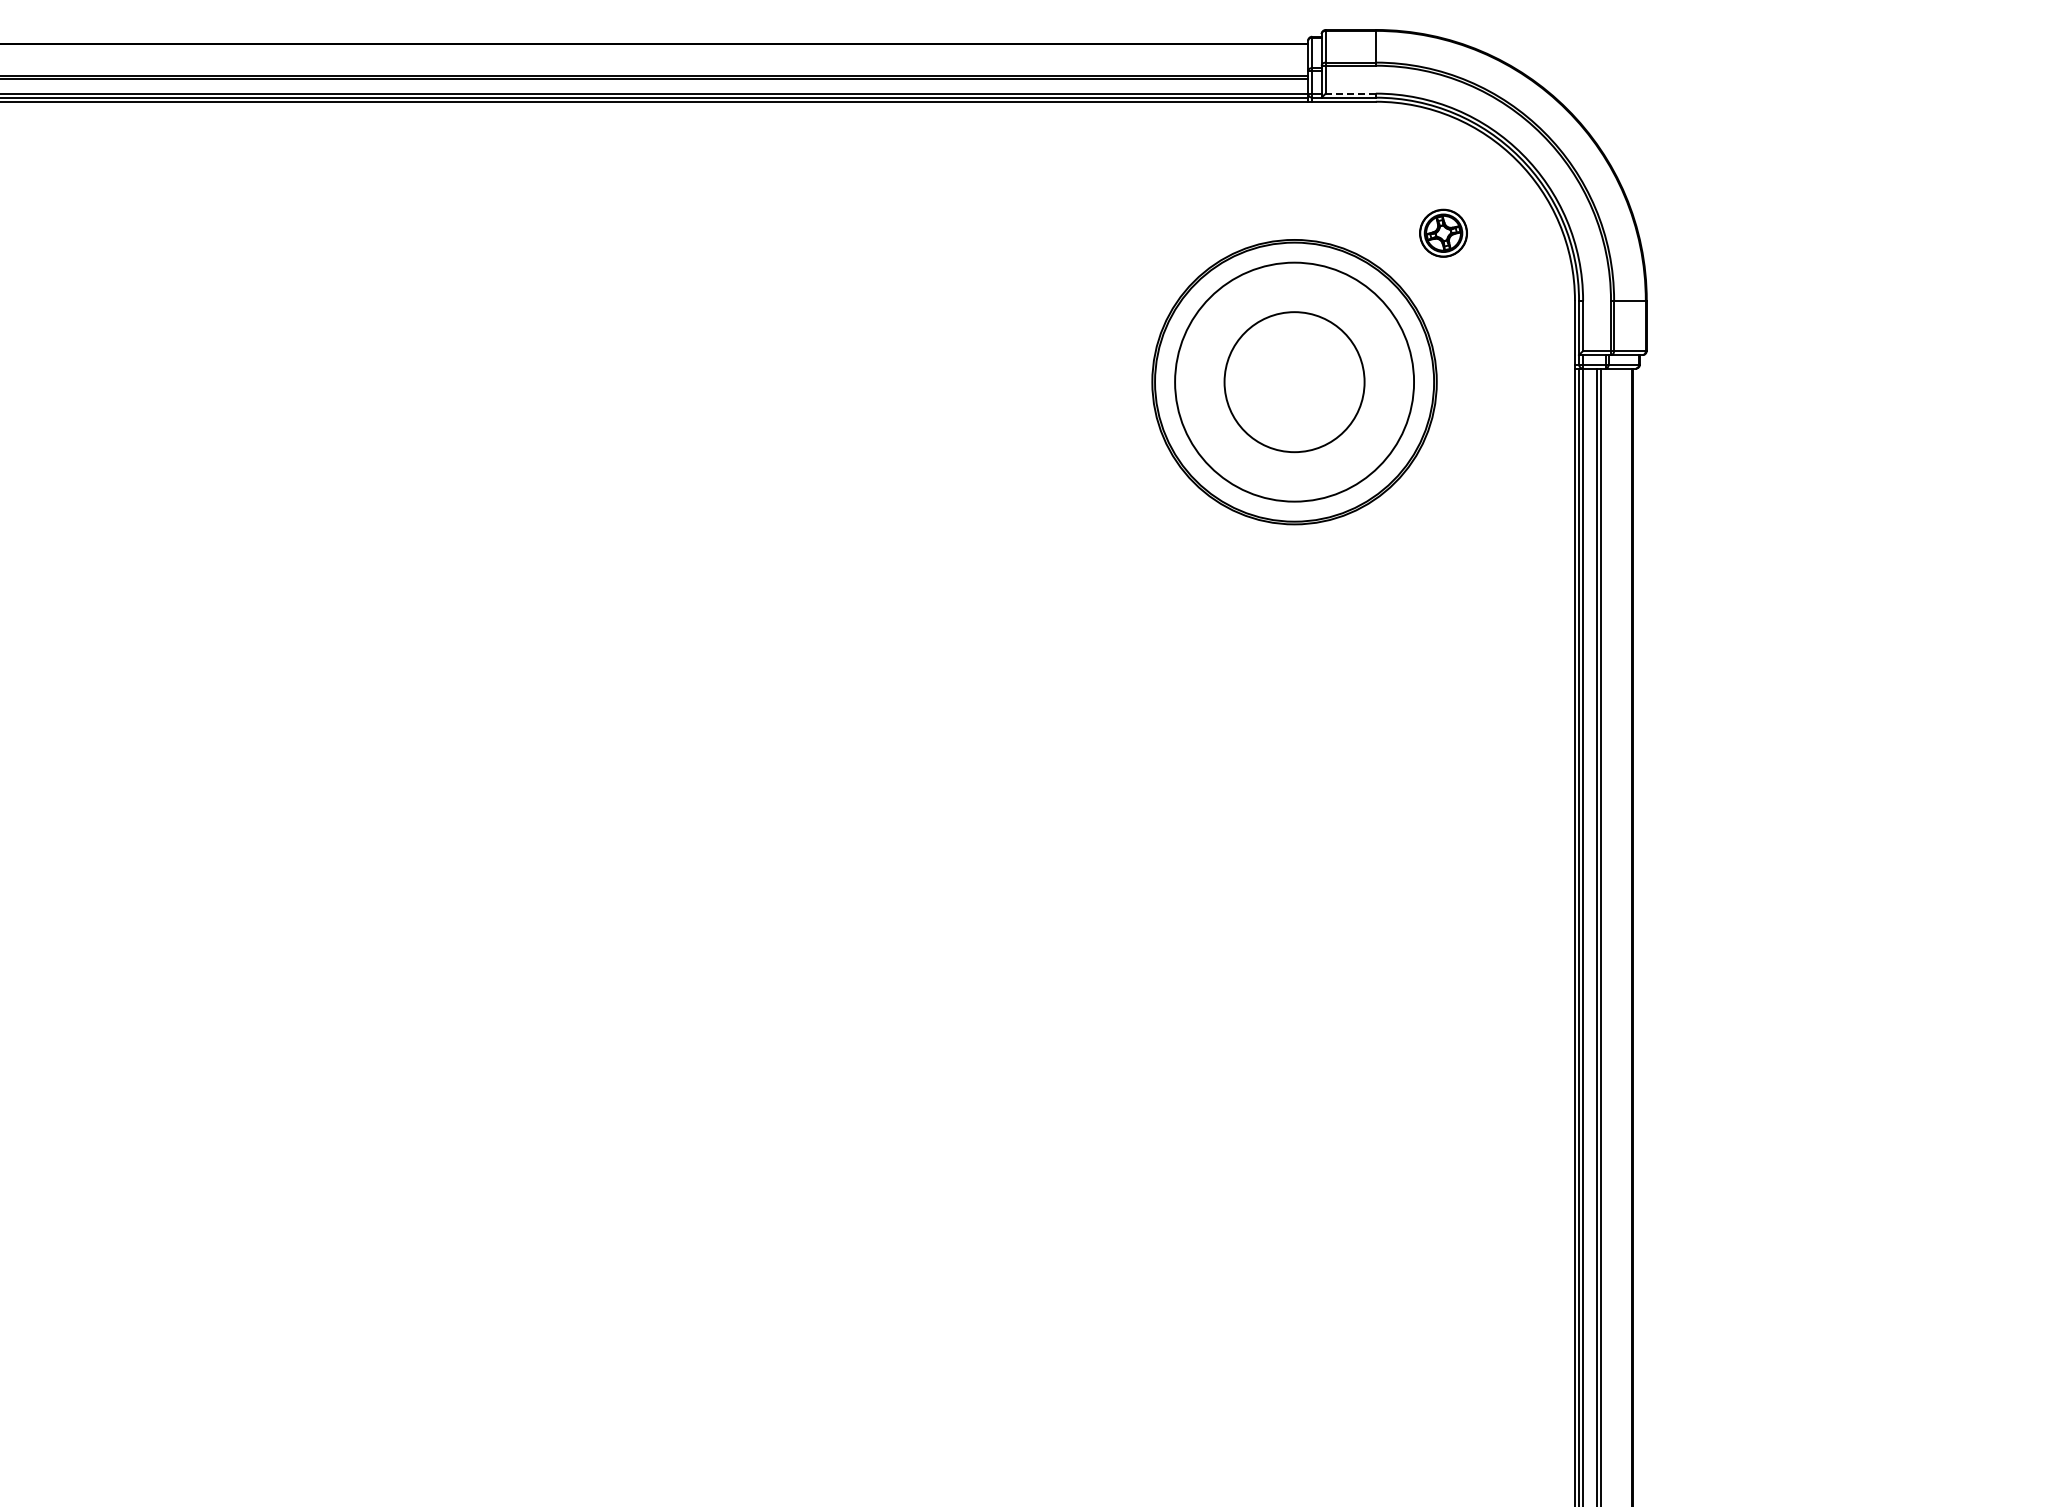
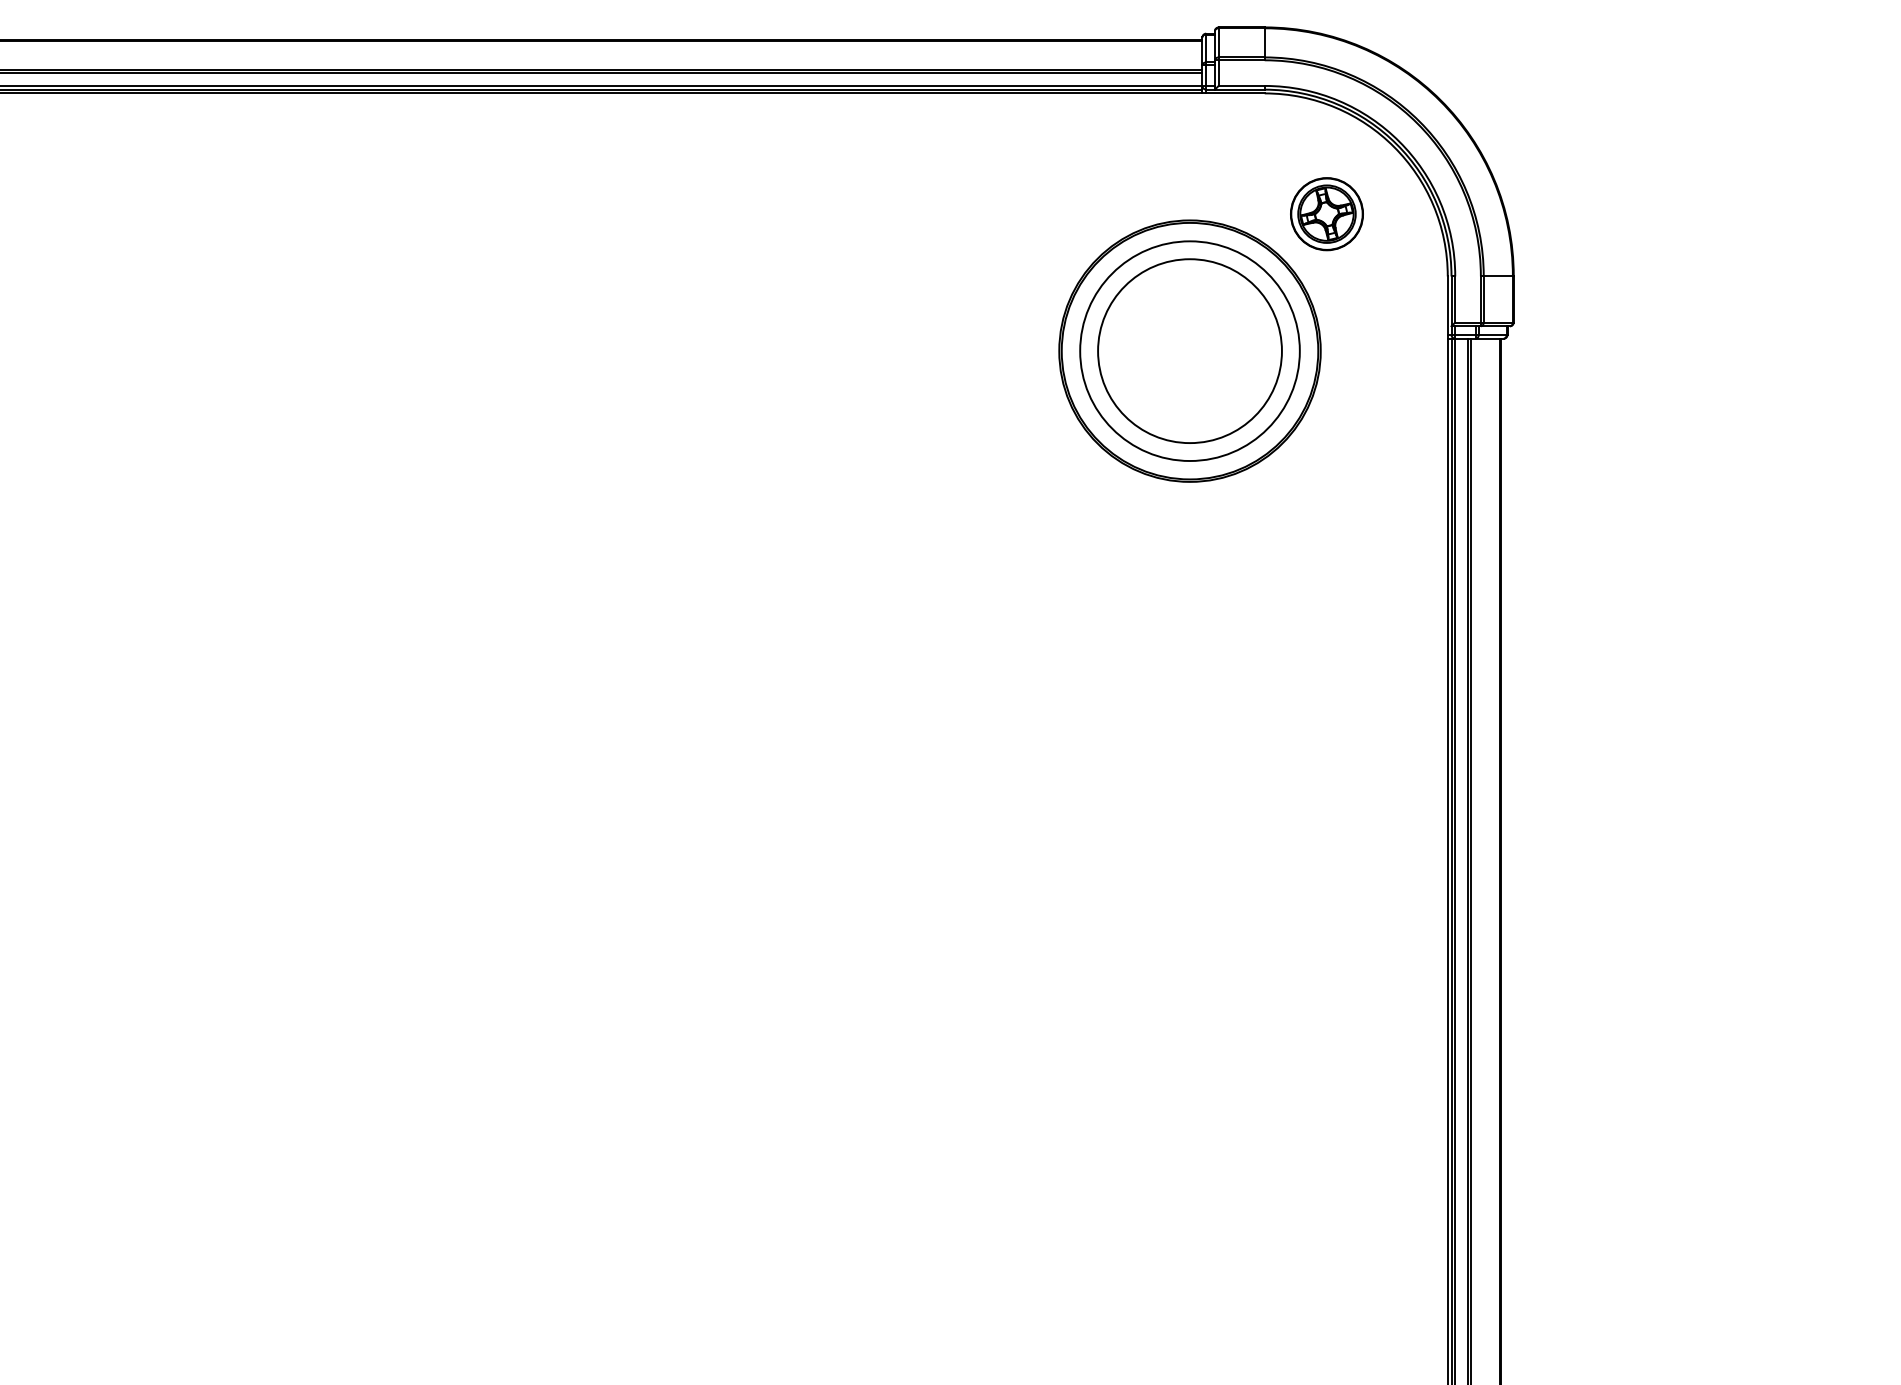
line: (1350, 93) -> (1241, 85), dashed -> solid
part: (1443, 233) -> (1326, 214), size x1.67
circle: (1294, 382) -> (1189, 351), size x1.43

